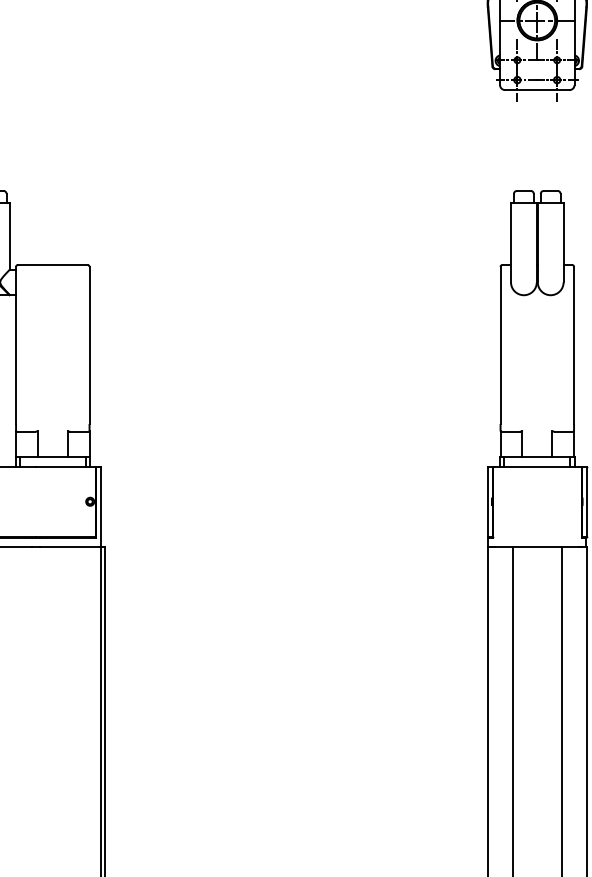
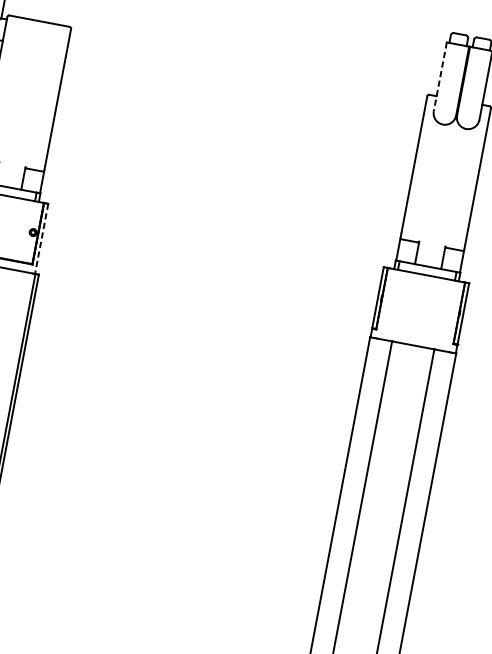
line: (510, 242) -> (439, 76), solid -> dashed
line: (100, 507) -> (41, 239), solid -> dashed

